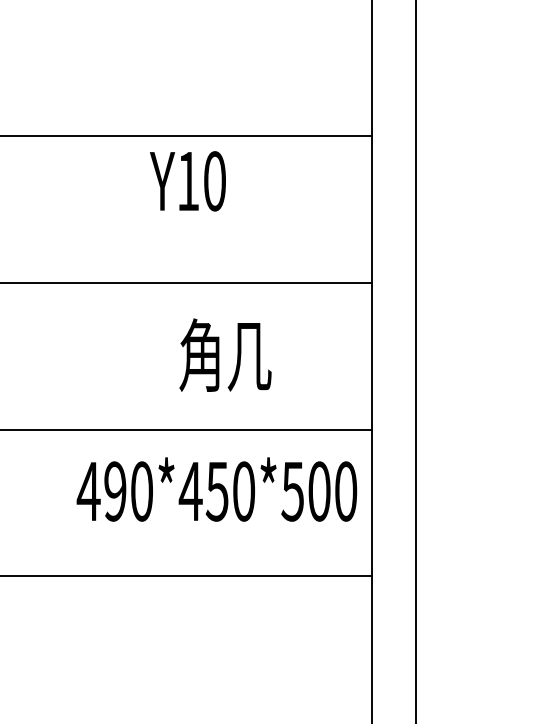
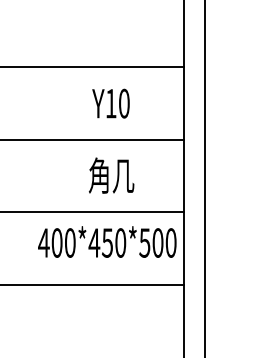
text: (186, 180) -> (110, 103), moved
text: (114, 490) -> (56, 242), 490*450*500 -> 400*450*500

